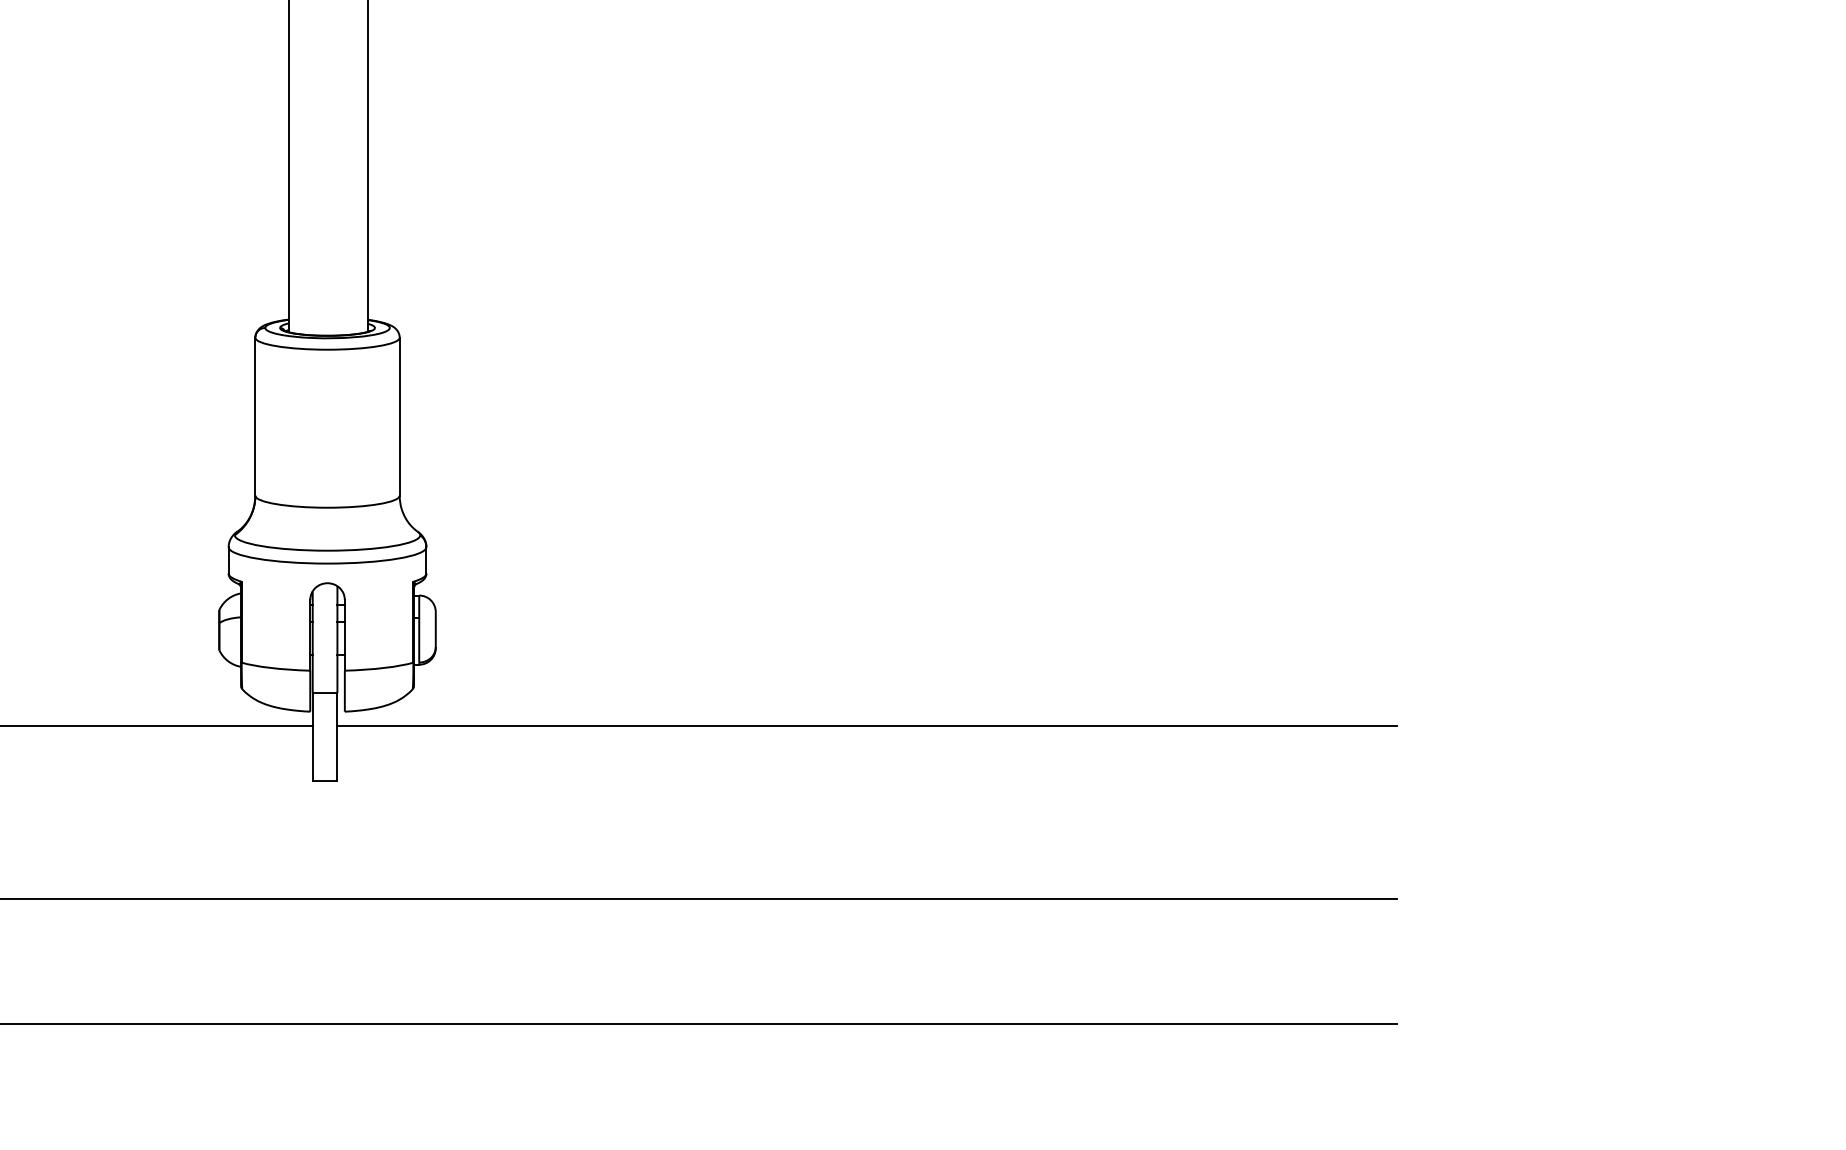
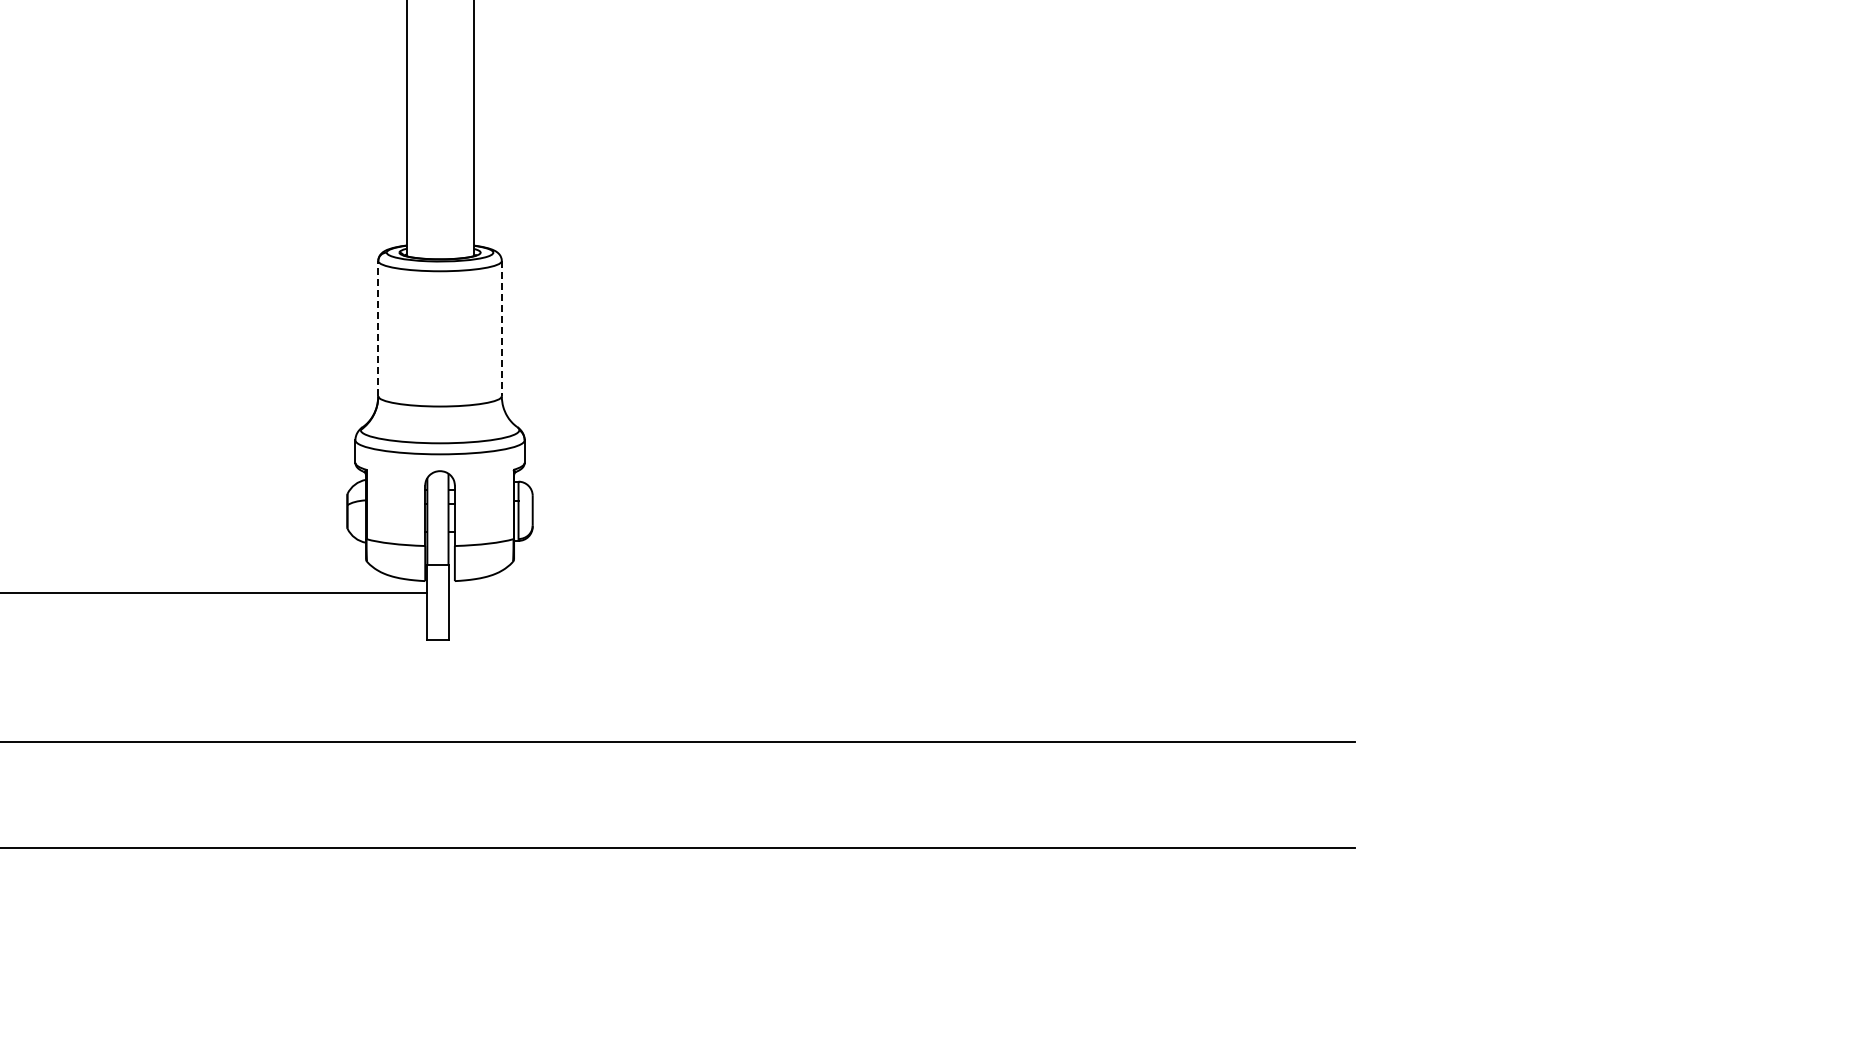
line: (255, 416) -> (378, 328), solid -> dashed
line: (399, 416) -> (501, 328), solid -> dashed
line: (866, 724) -> (901, 592), removed

